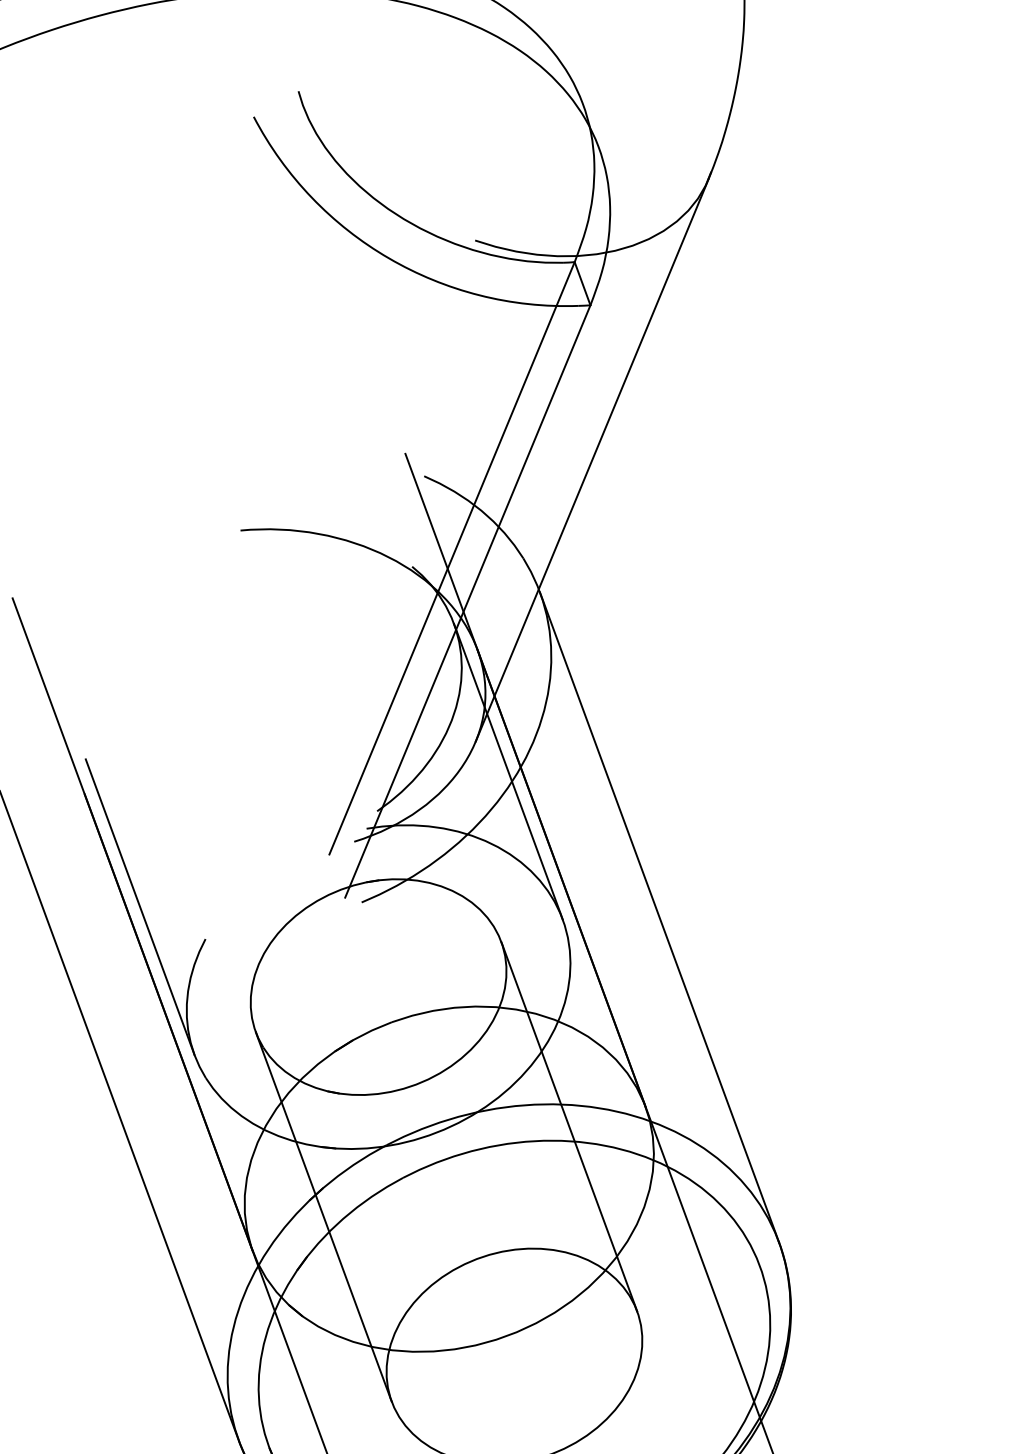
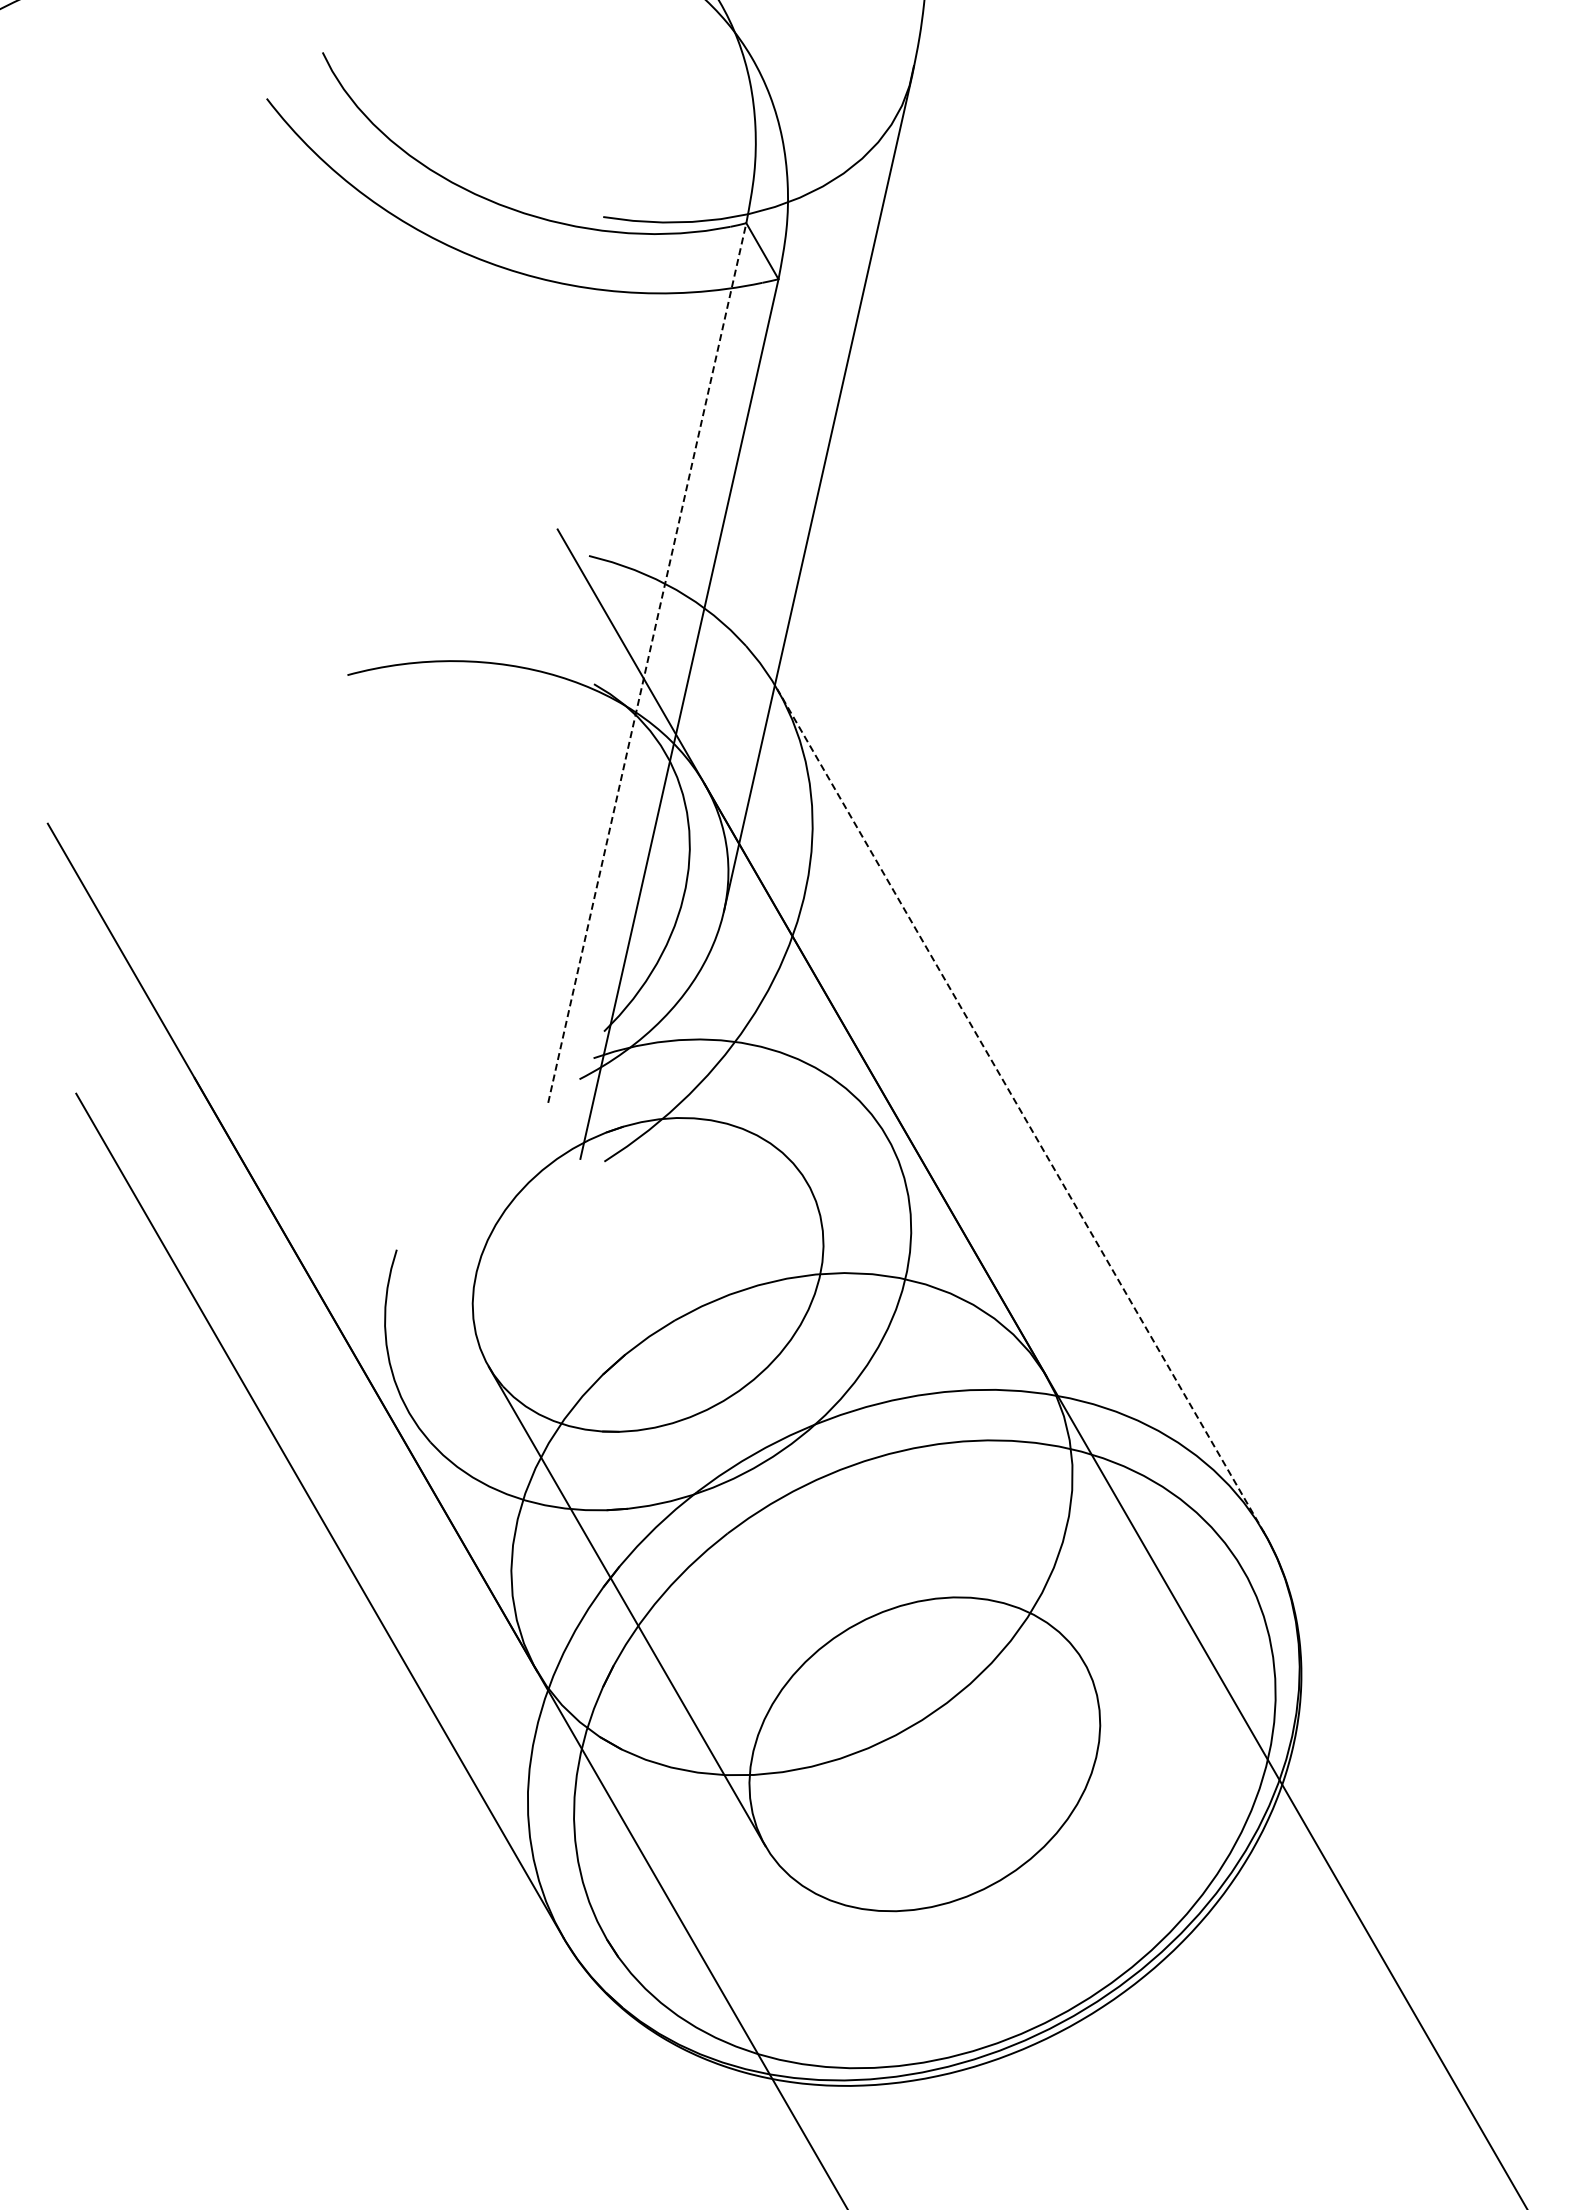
line: (452, 558) -> (647, 663), solid -> dashed
line: (508, 771) -> (776, 944), removed
line: (140, 906) -> (298, 1220), removed
line: (659, 916) -> (1020, 1110), solid -> dashed
line: (569, 1126) -> (945, 1422), removed

